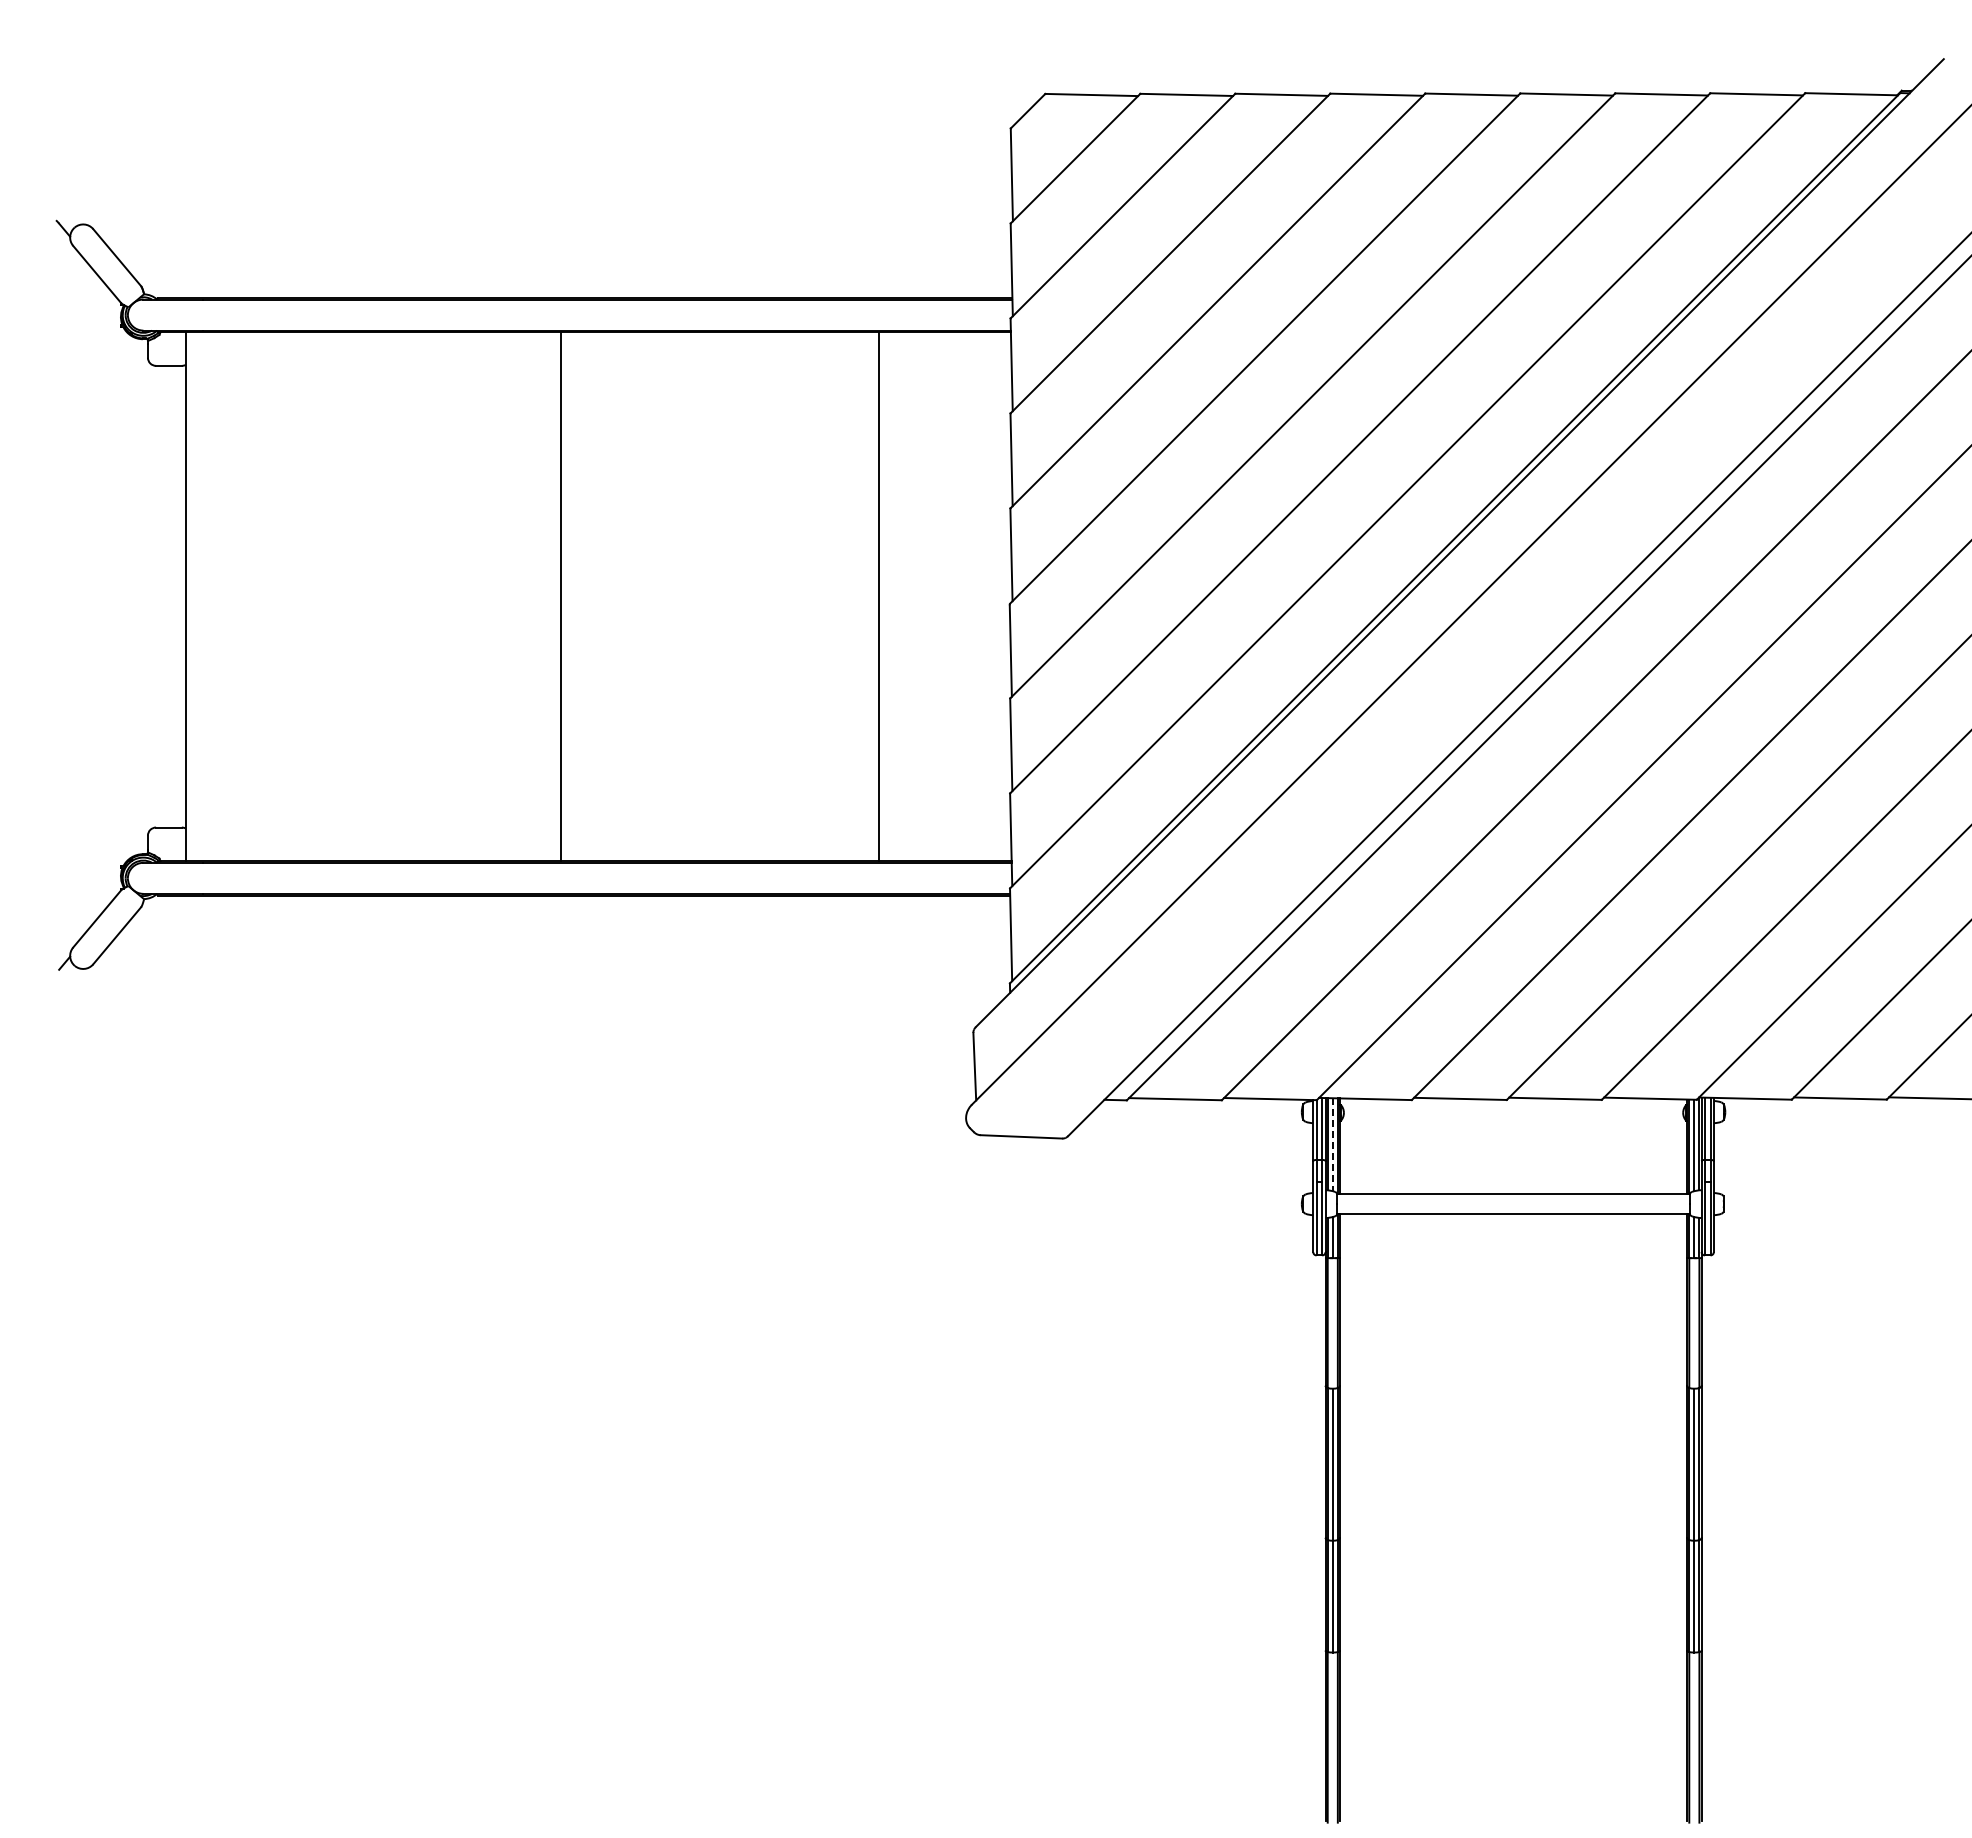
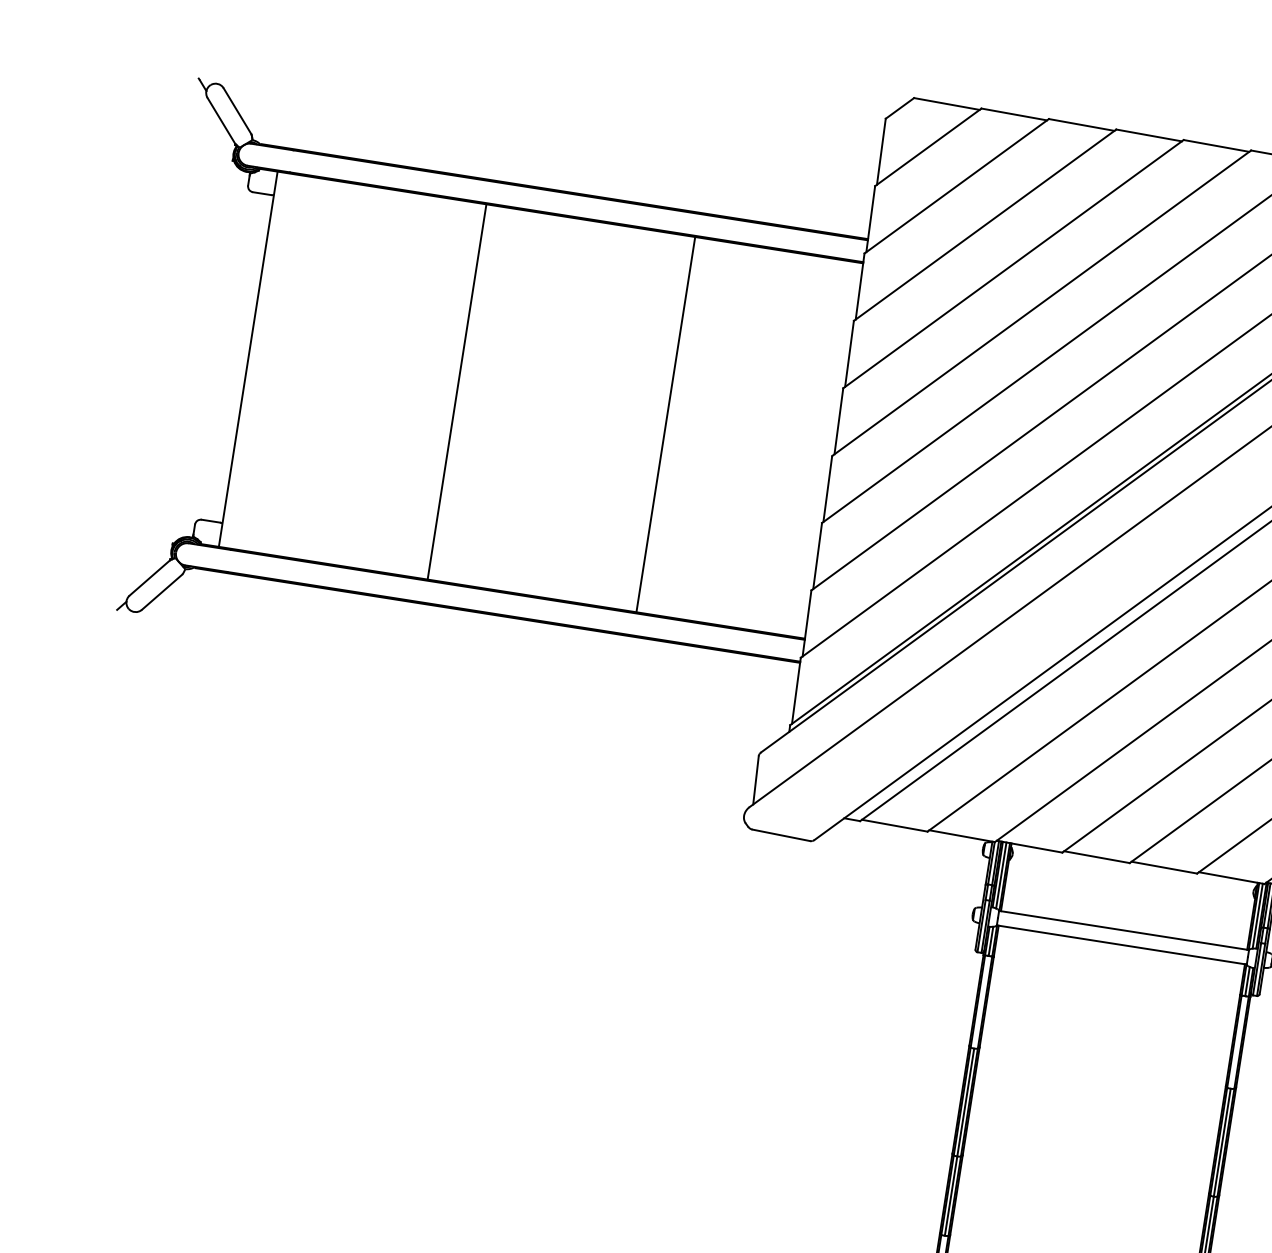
line: (560, 596) -> (456, 391), moved
line: (879, 596) -> (666, 424), moved
line: (1332, 1145) -> (1001, 876), dashed -> solid

